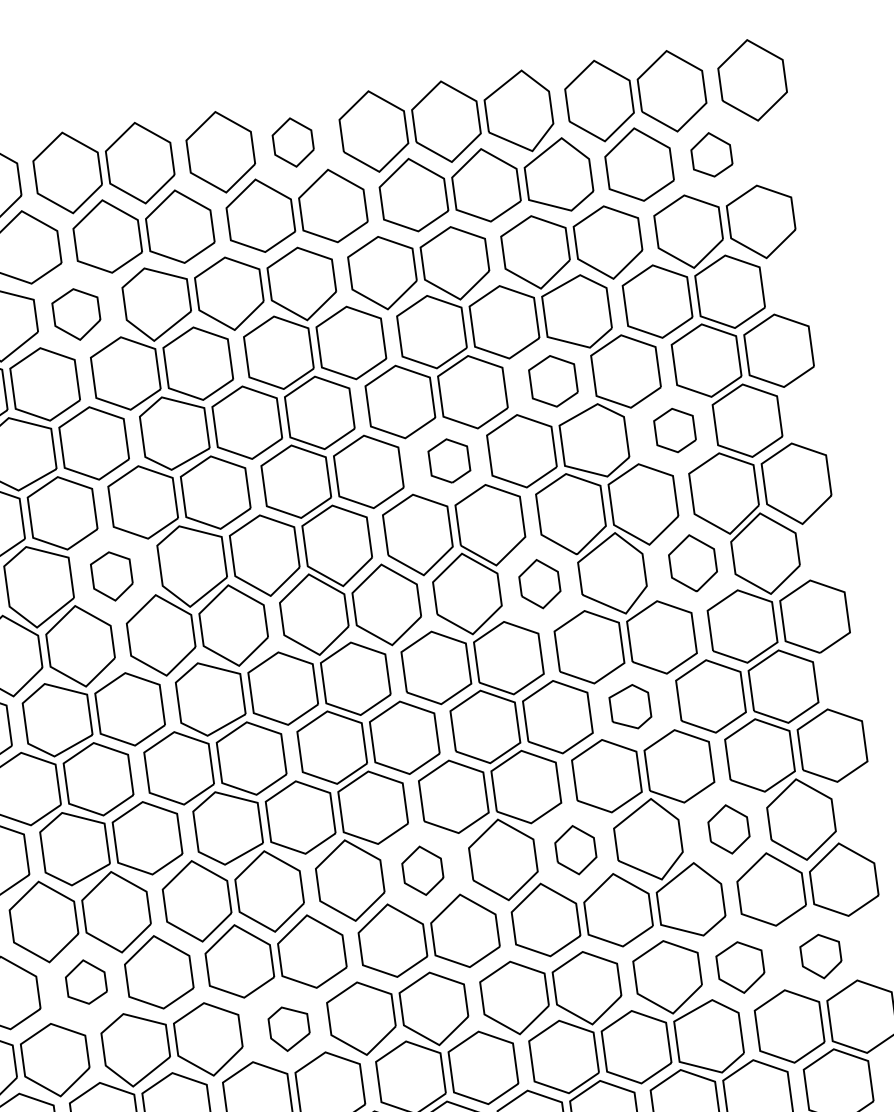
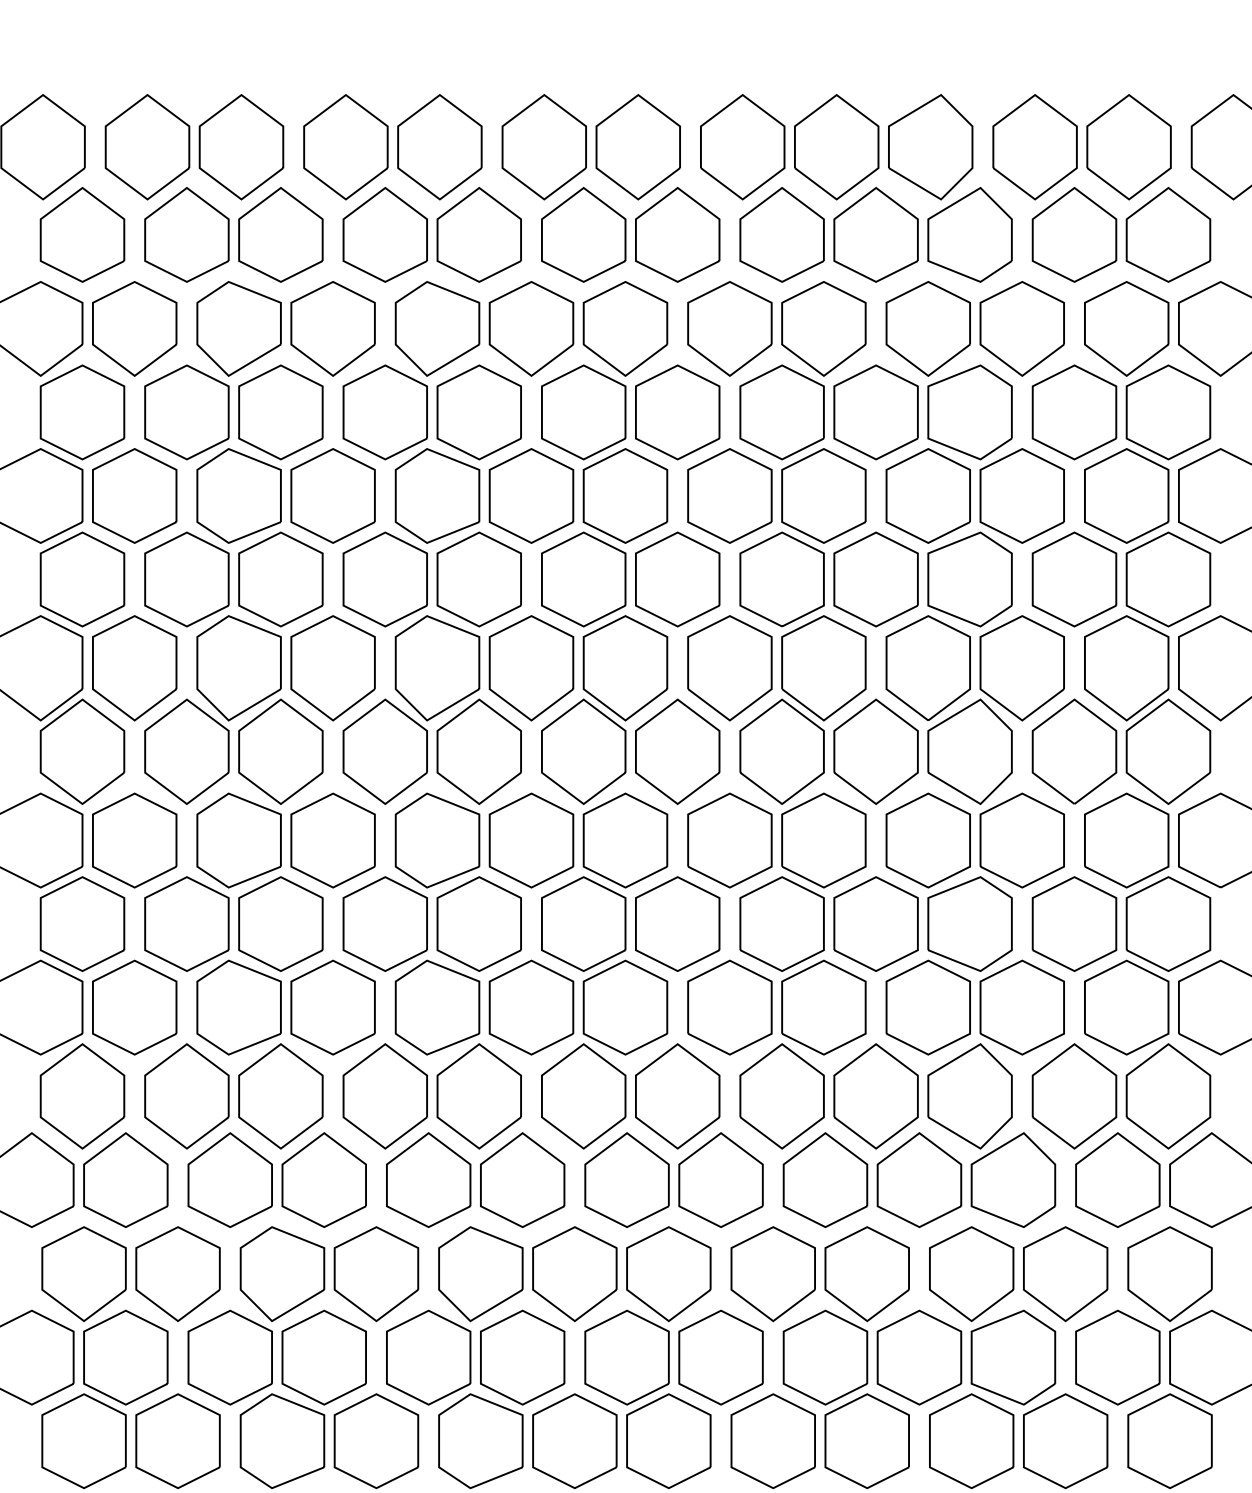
part: (292, 142) -> (637, 147), size x1.67
part: (711, 154) -> (1168, 234), size x1.67
part: (76, 314) -> (332, 328), size x1.43
part: (552, 381) -> (927, 495), size x1.43
part: (675, 430) -> (1074, 579), size x1.67
part: (448, 461) -> (781, 579), size x1.67
part: (693, 563) -> (1074, 751), size x1.43
part: (111, 576) -> (332, 668), size x1.67
part: (539, 584) -> (875, 751), size x1.67
part: (629, 706) -> (969, 923), size x1.67
part: (728, 829) -> (1074, 1096), size x1.67
part: (575, 850) -> (875, 1096), size x1.67
part: (422, 870) -> (677, 1096), size x1.67
part: (820, 956) -> (1169, 1273), size x1.67
part: (740, 967) -> (1065, 1274), size x1.43
part: (85, 981) -> (229, 1179), size x1.67
part: (289, 1028) -> (480, 1274), size x1.67

